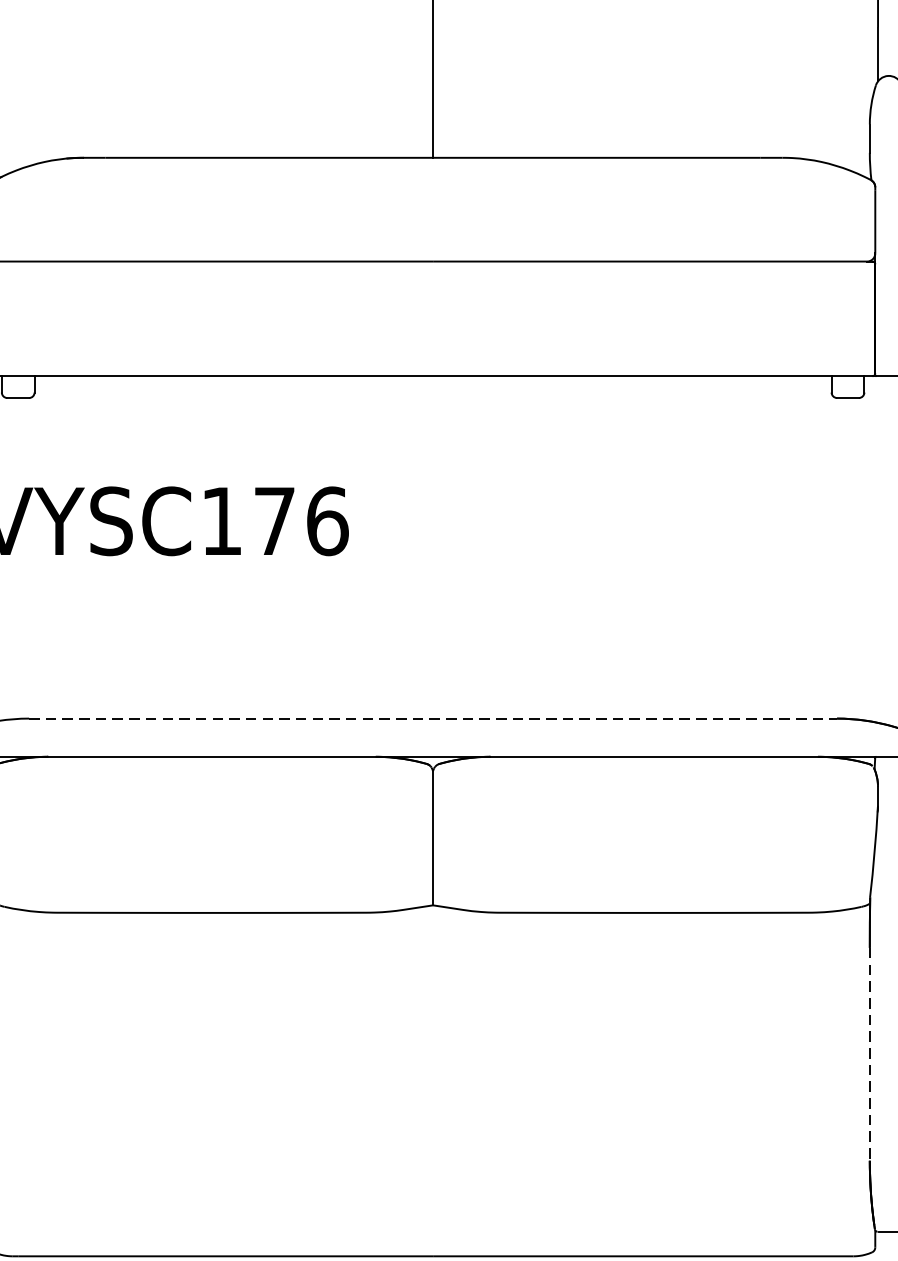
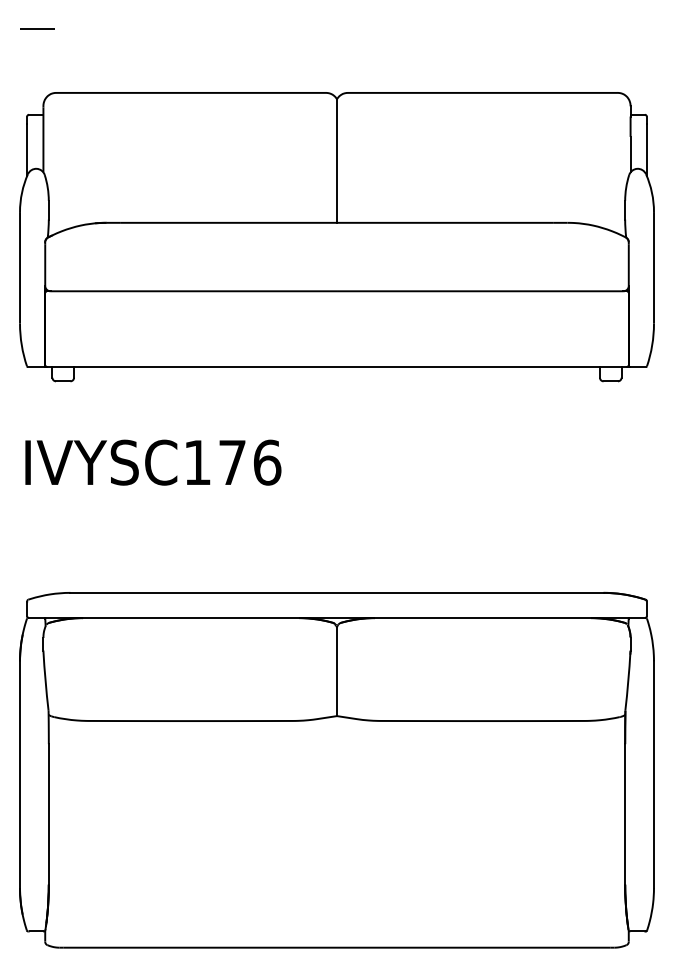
line: (433, 718) -> (337, 592), dashed -> solid
line: (870, 1054) -> (625, 814), dashed -> solid

